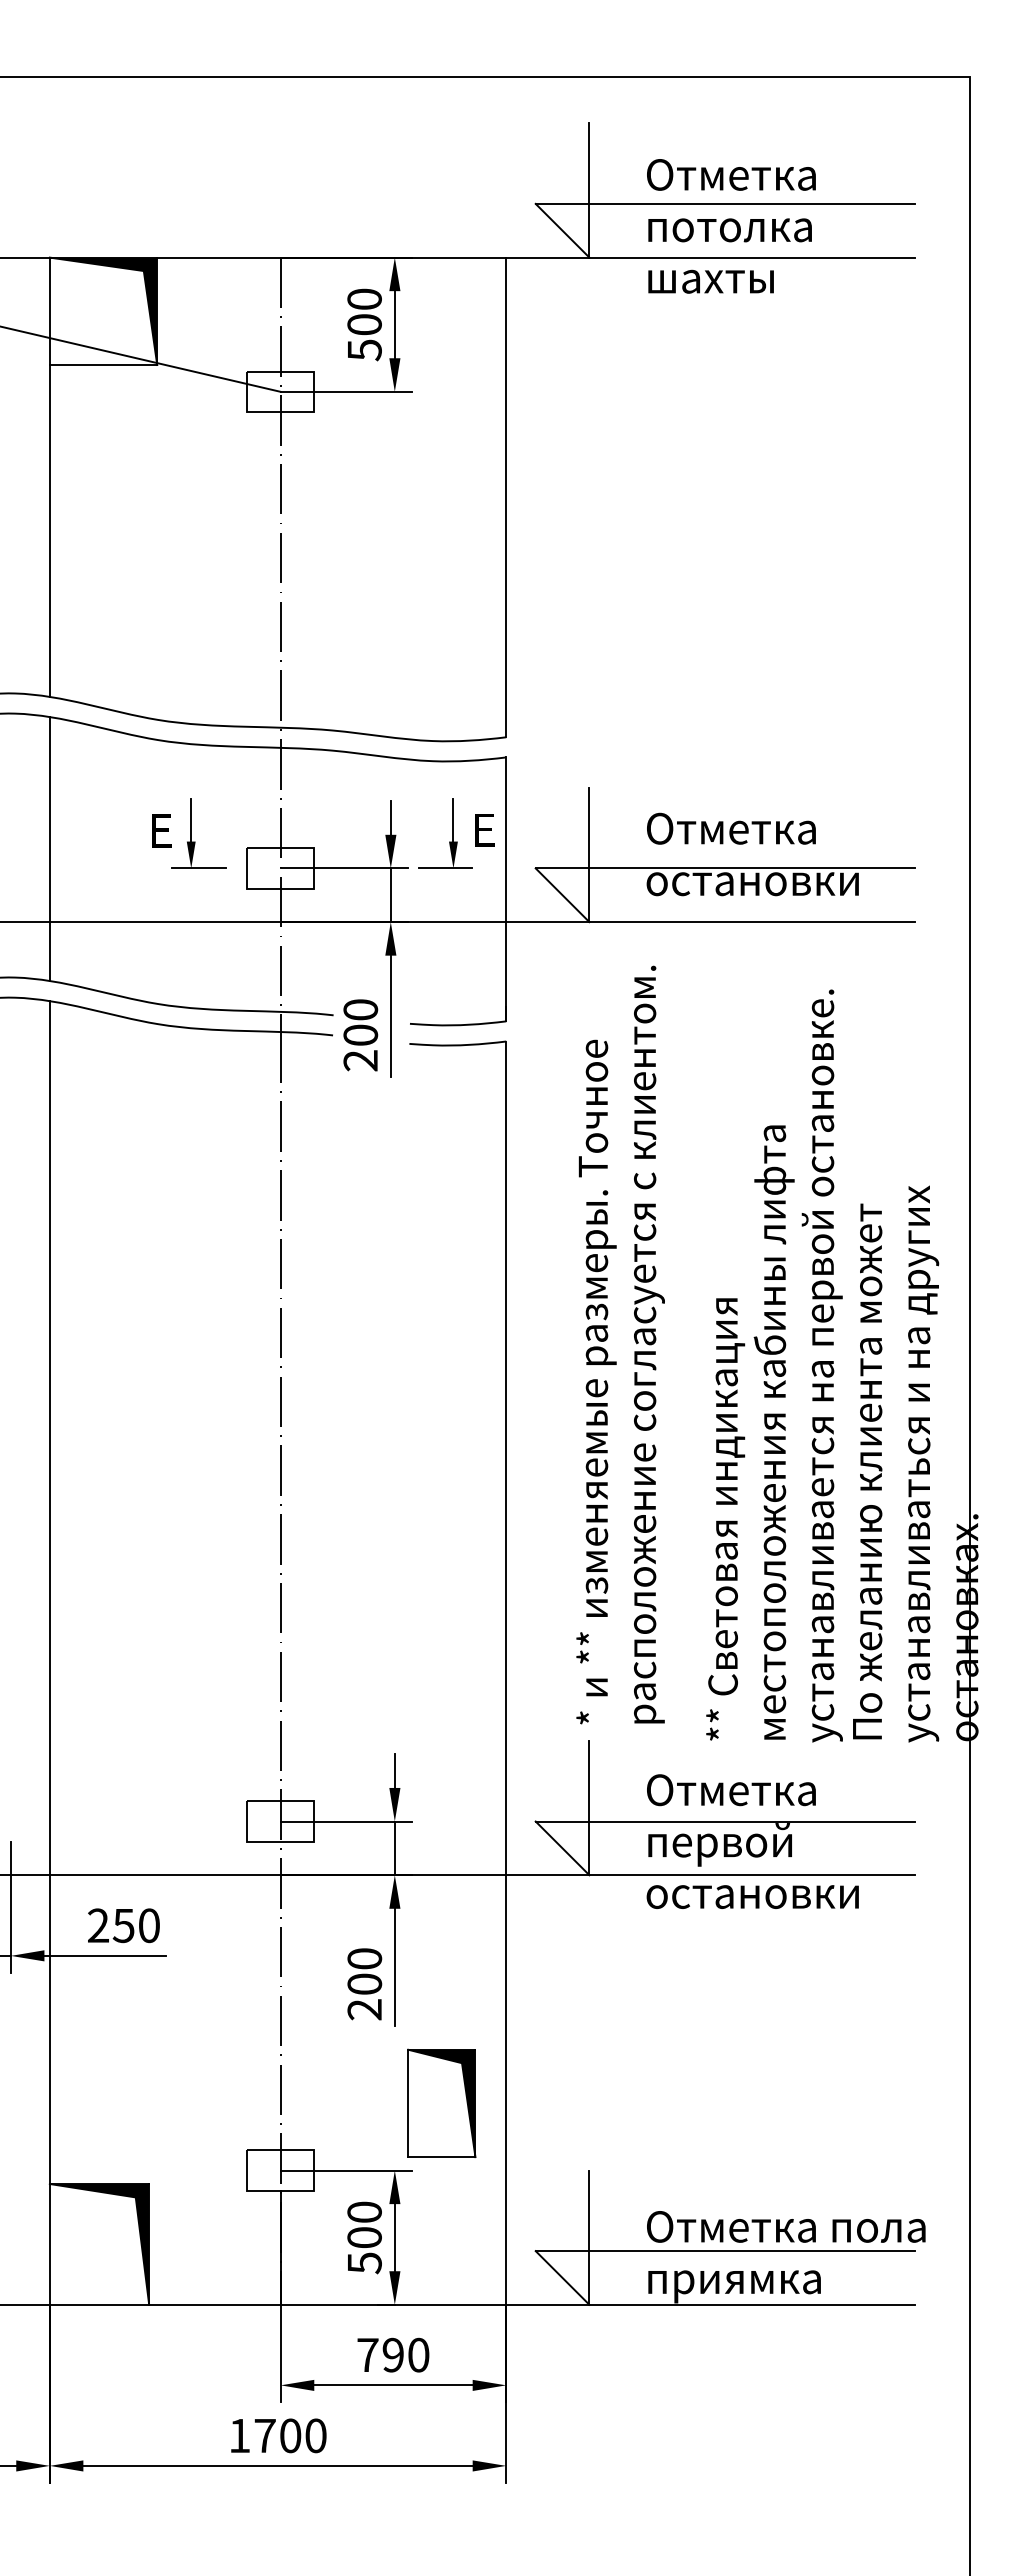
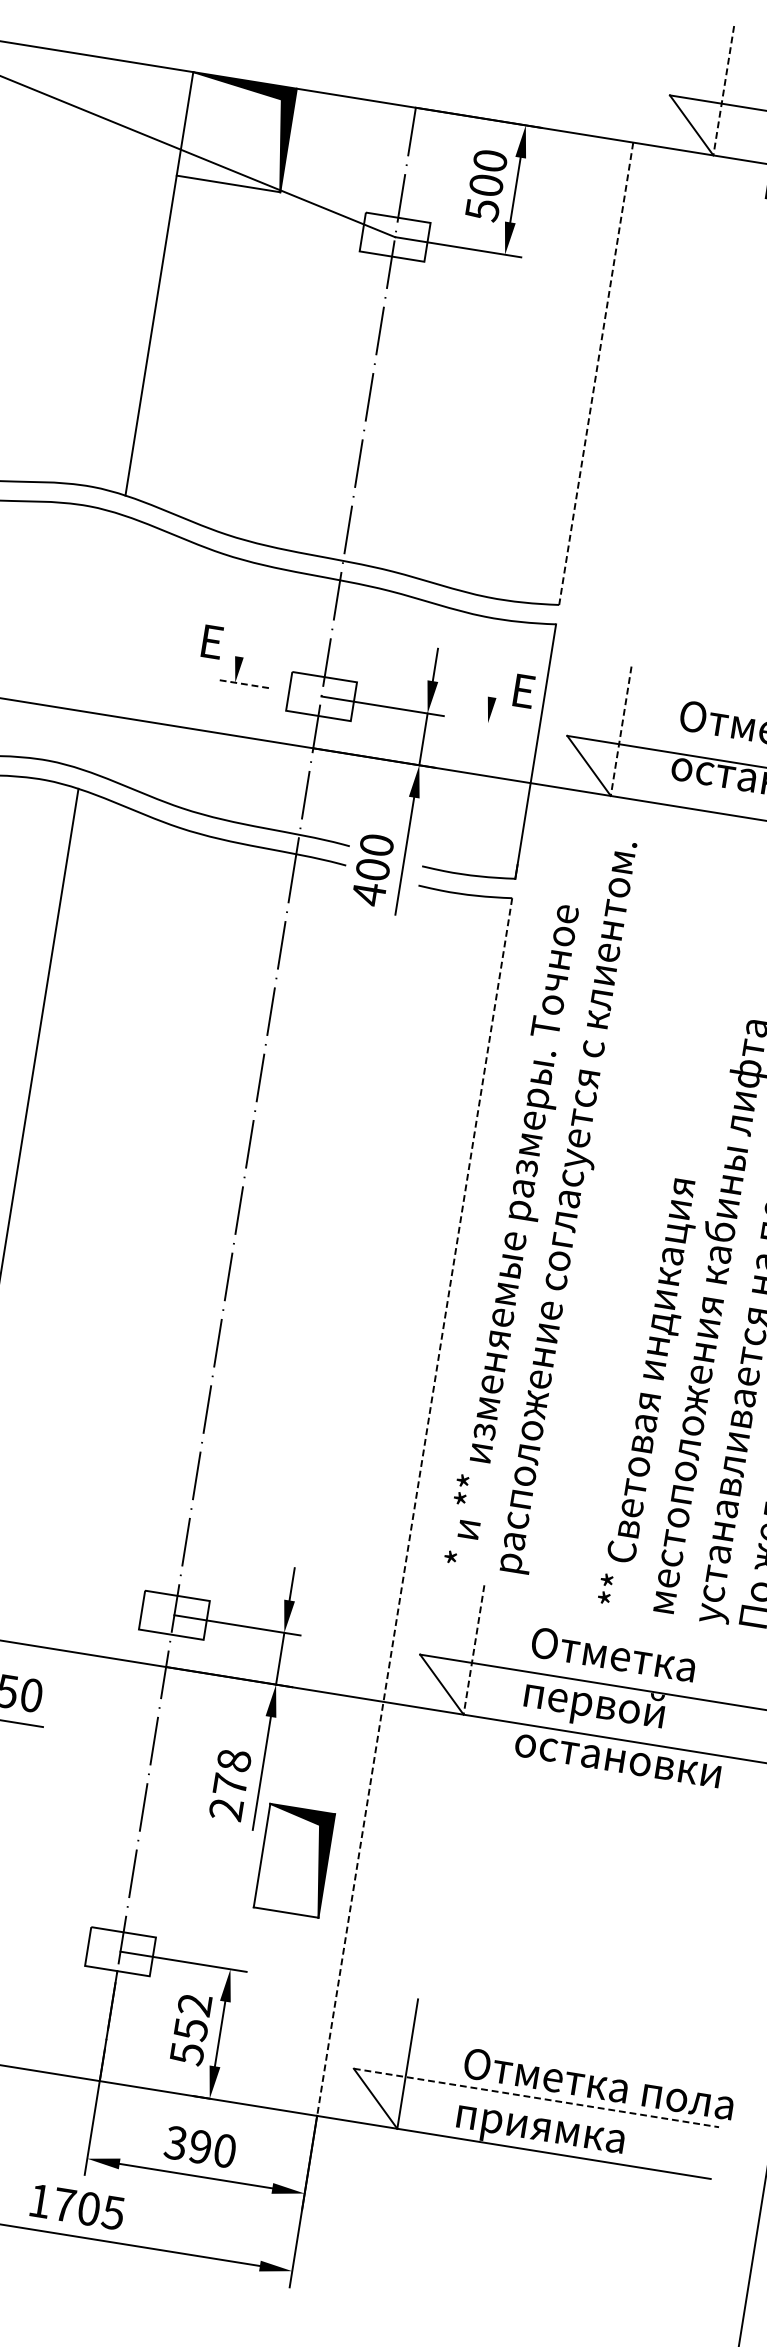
line: (589, 191) -> (723, 91), solid -> dashed
line: (506, 497) -> (596, 373), solid -> dashed
line: (191, 820) -> (242, 636), removed
line: (453, 820) -> (495, 677), removed
line: (49, 848) -> (101, 641), removed
line: (589, 855) -> (621, 731), solid -> dashed
line: (199, 868) -> (243, 684), solid -> dashed
line: (445, 868) -> (480, 722), removed
text: (360, 1060) -> (368, 894), 200 -> 400
text: (620, 1344) -> (544, 1202), moved
line: (506, 1673) -> (414, 1507), solid -> dashed
line: (589, 1808) -> (474, 1650), solid -> dashed
text: (364, 1971) -> (231, 1772), 200 -> 278
part: (441, 2103) -> (294, 1860), moved
text: (364, 2224) -> (192, 2016), 500 -> 552
line: (725, 2251) -> (536, 2098), solid -> dashed
text: (367, 2354) -> (175, 2142), 790 -> 390
text: (315, 2435) -> (113, 2212), 1700 -> 1705

